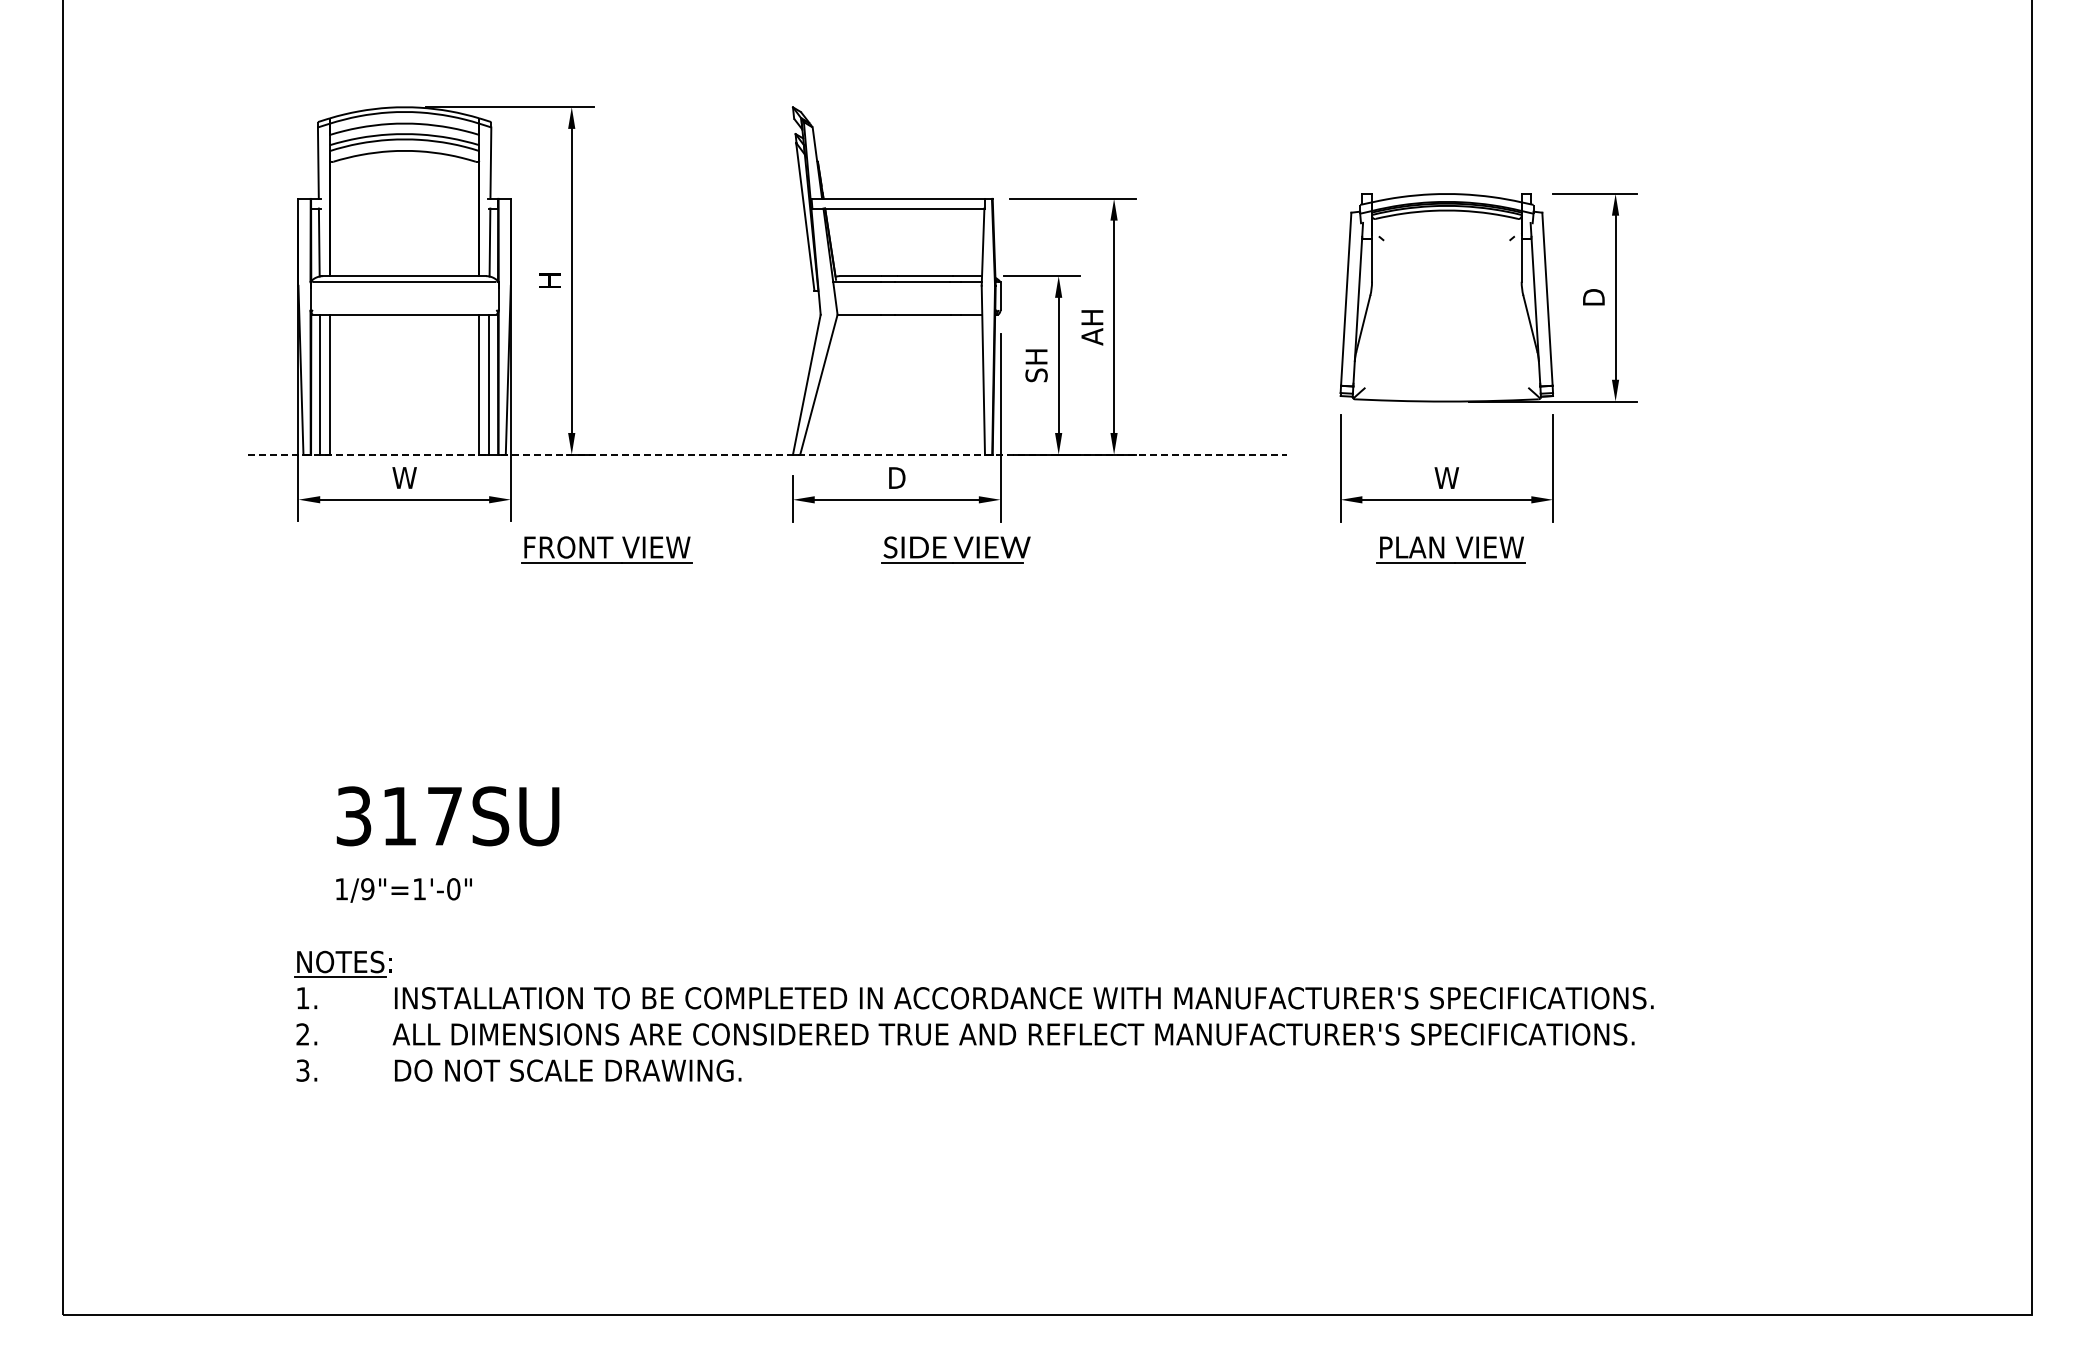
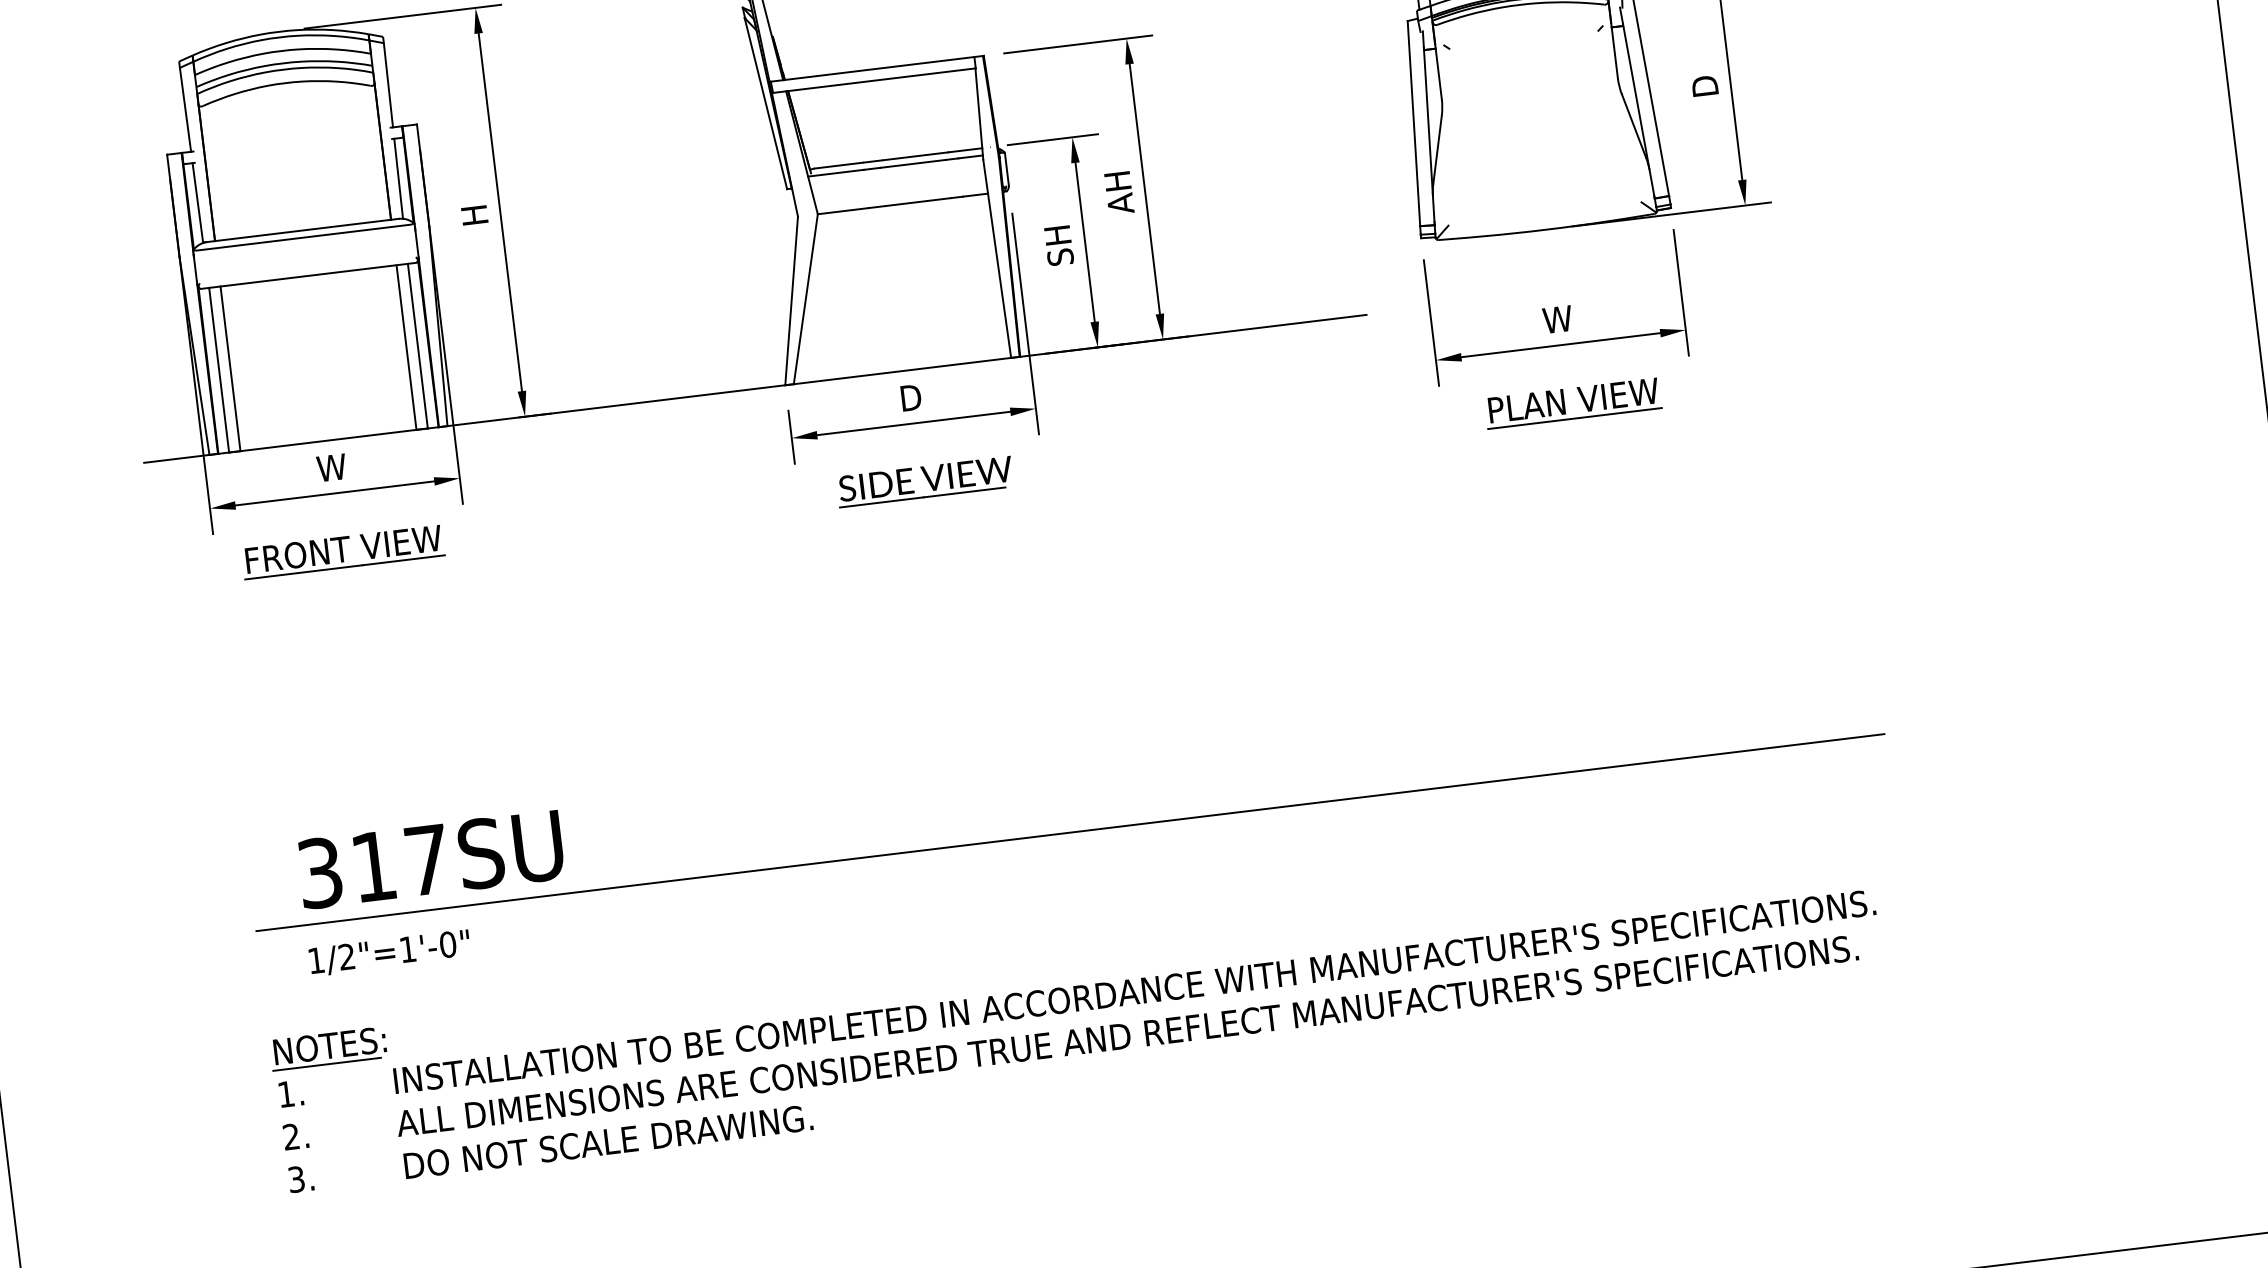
line: (767, 454) -> (755, 388), dashed -> solid
part: (606, 549) -> (342, 551), moved
part: (955, 549) -> (924, 481), moved
line: (986, 858) -> (1070, 832), added
text: (367, 889) -> (346, 957), 1/9"=1'-0" -> 1/2"=1'-0"

